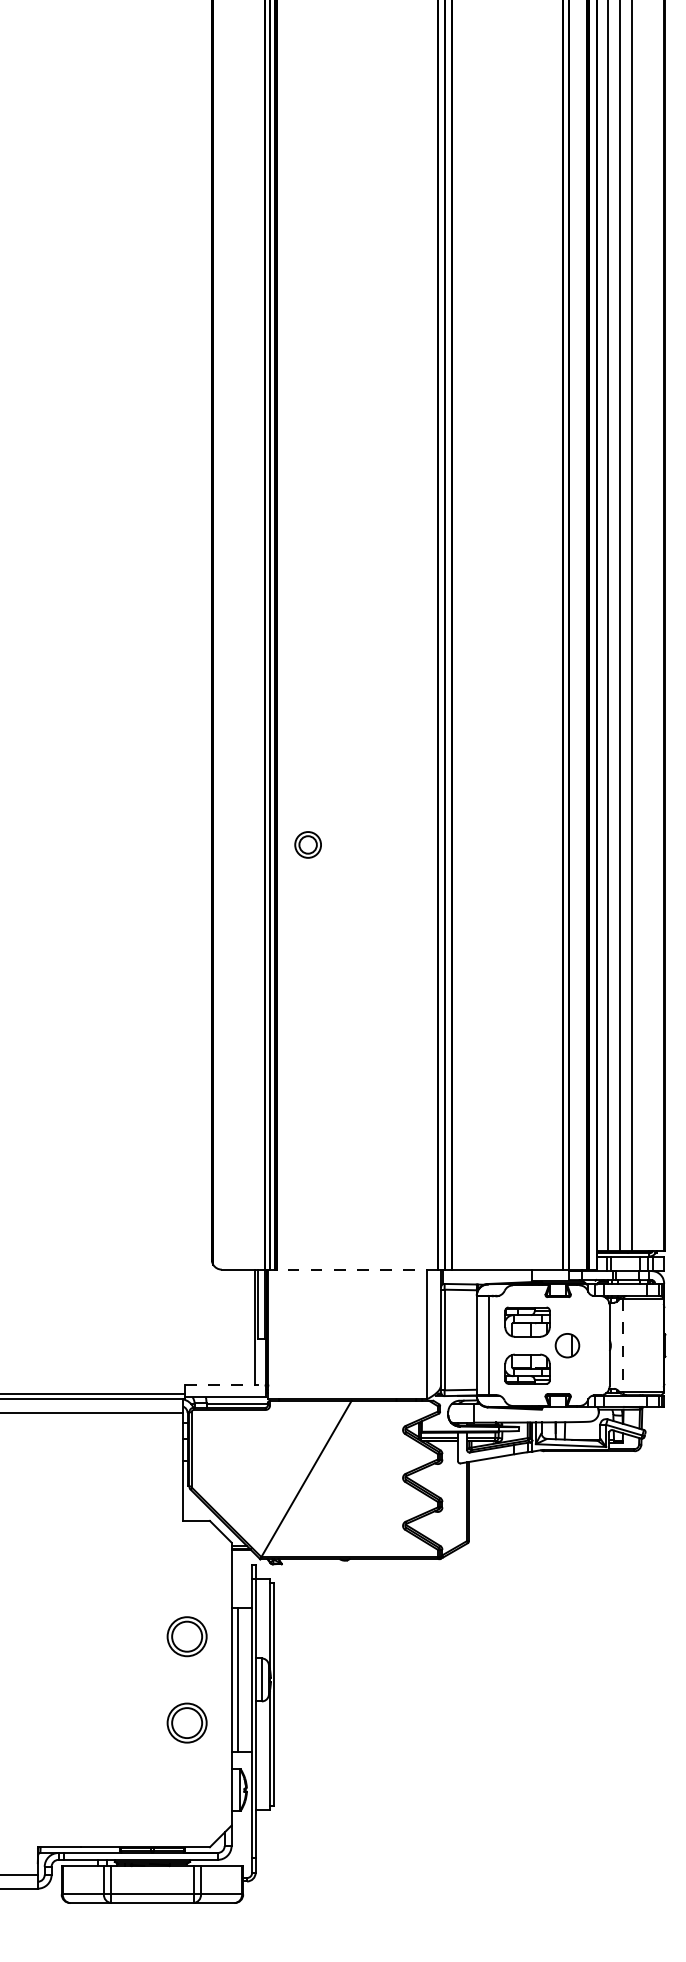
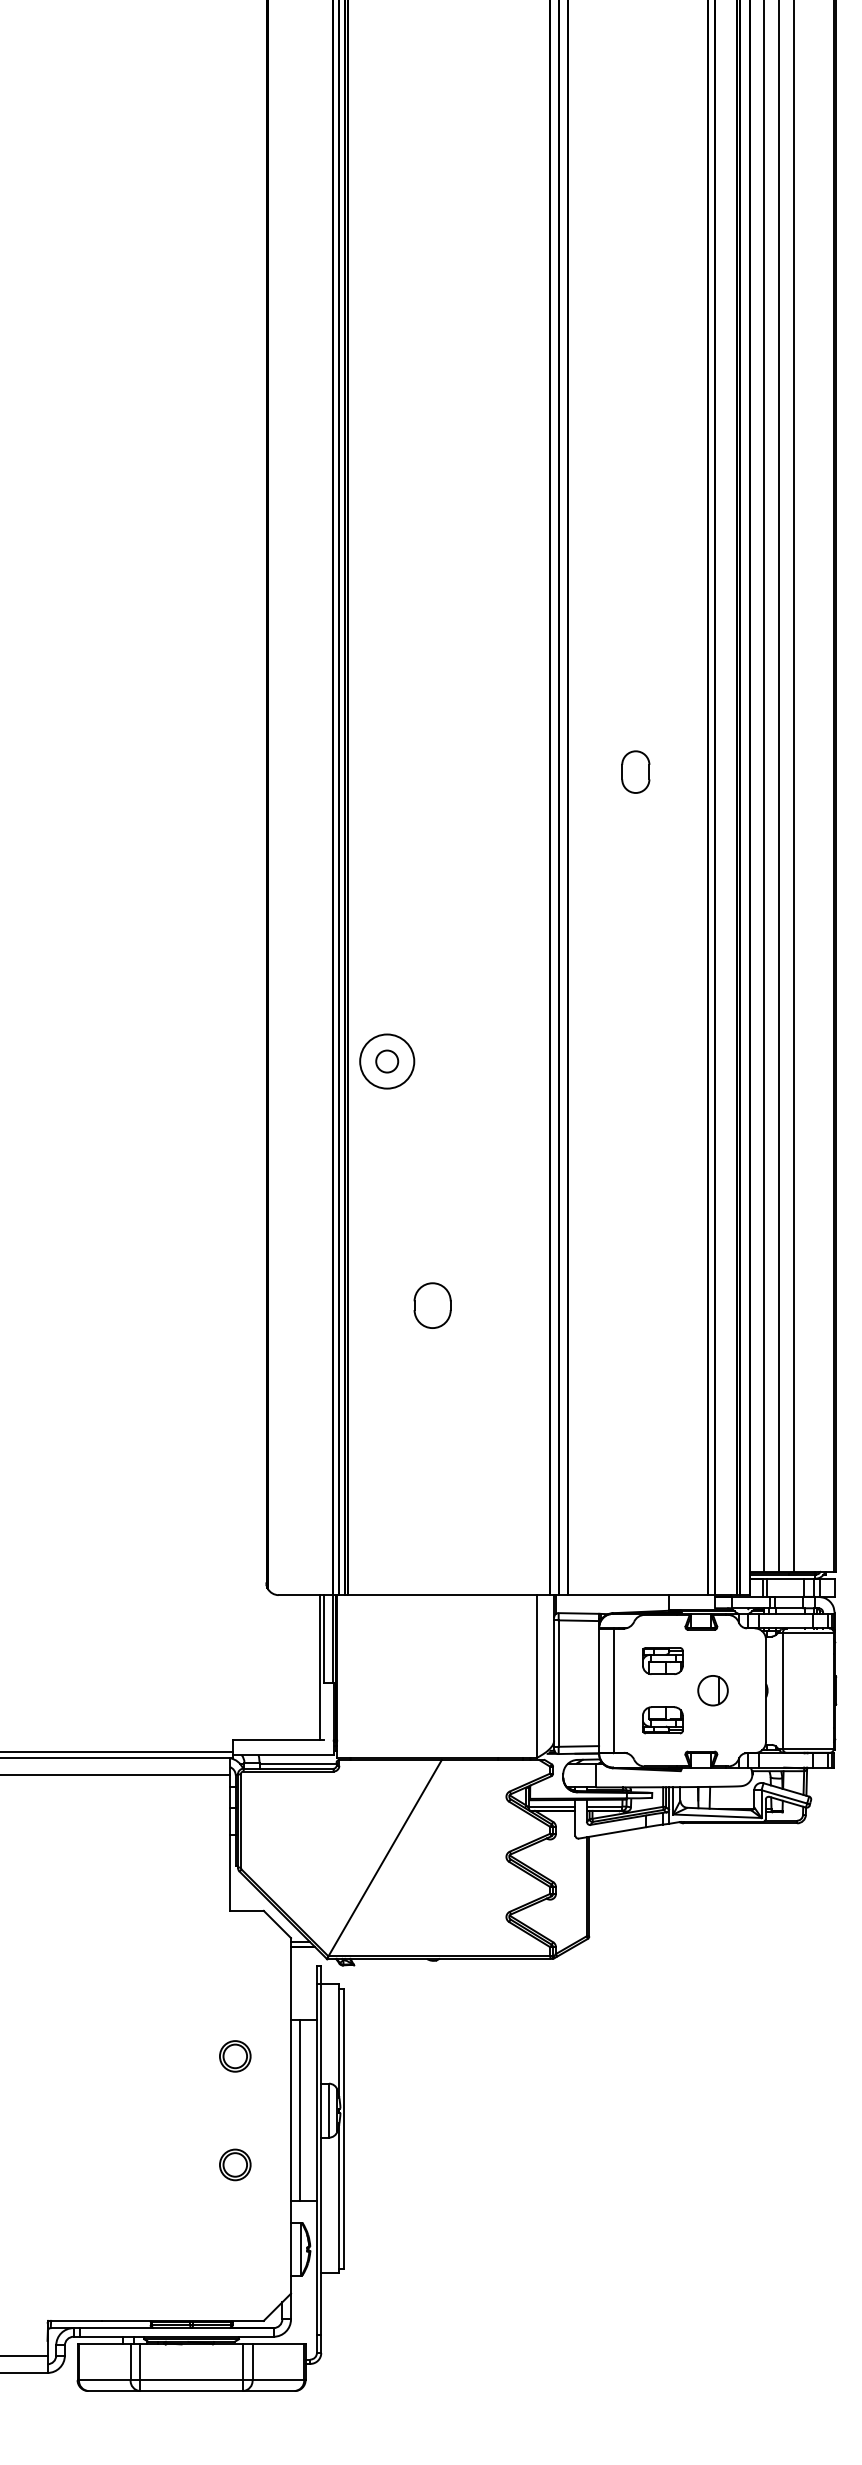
part: (505, 614) -> (635, 771), added
circle: (308, 844) -> (387, 1061), size x1.67
part: (344, 1039) -> (432, 1305), added
line: (356, 1269) -> (448, 1595), dashed -> solid
part: (527, 1321) -> (662, 1660), size x0.71
line: (622, 1346) -> (782, 1691), dashed -> solid
part: (527, 1369) -> (662, 1720), size x0.71
line: (220, 1385) -> (276, 1740), dashed -> solid
part: (187, 1636) -> (235, 2056), size x0.62
part: (187, 1722) -> (235, 2164), size x0.62

